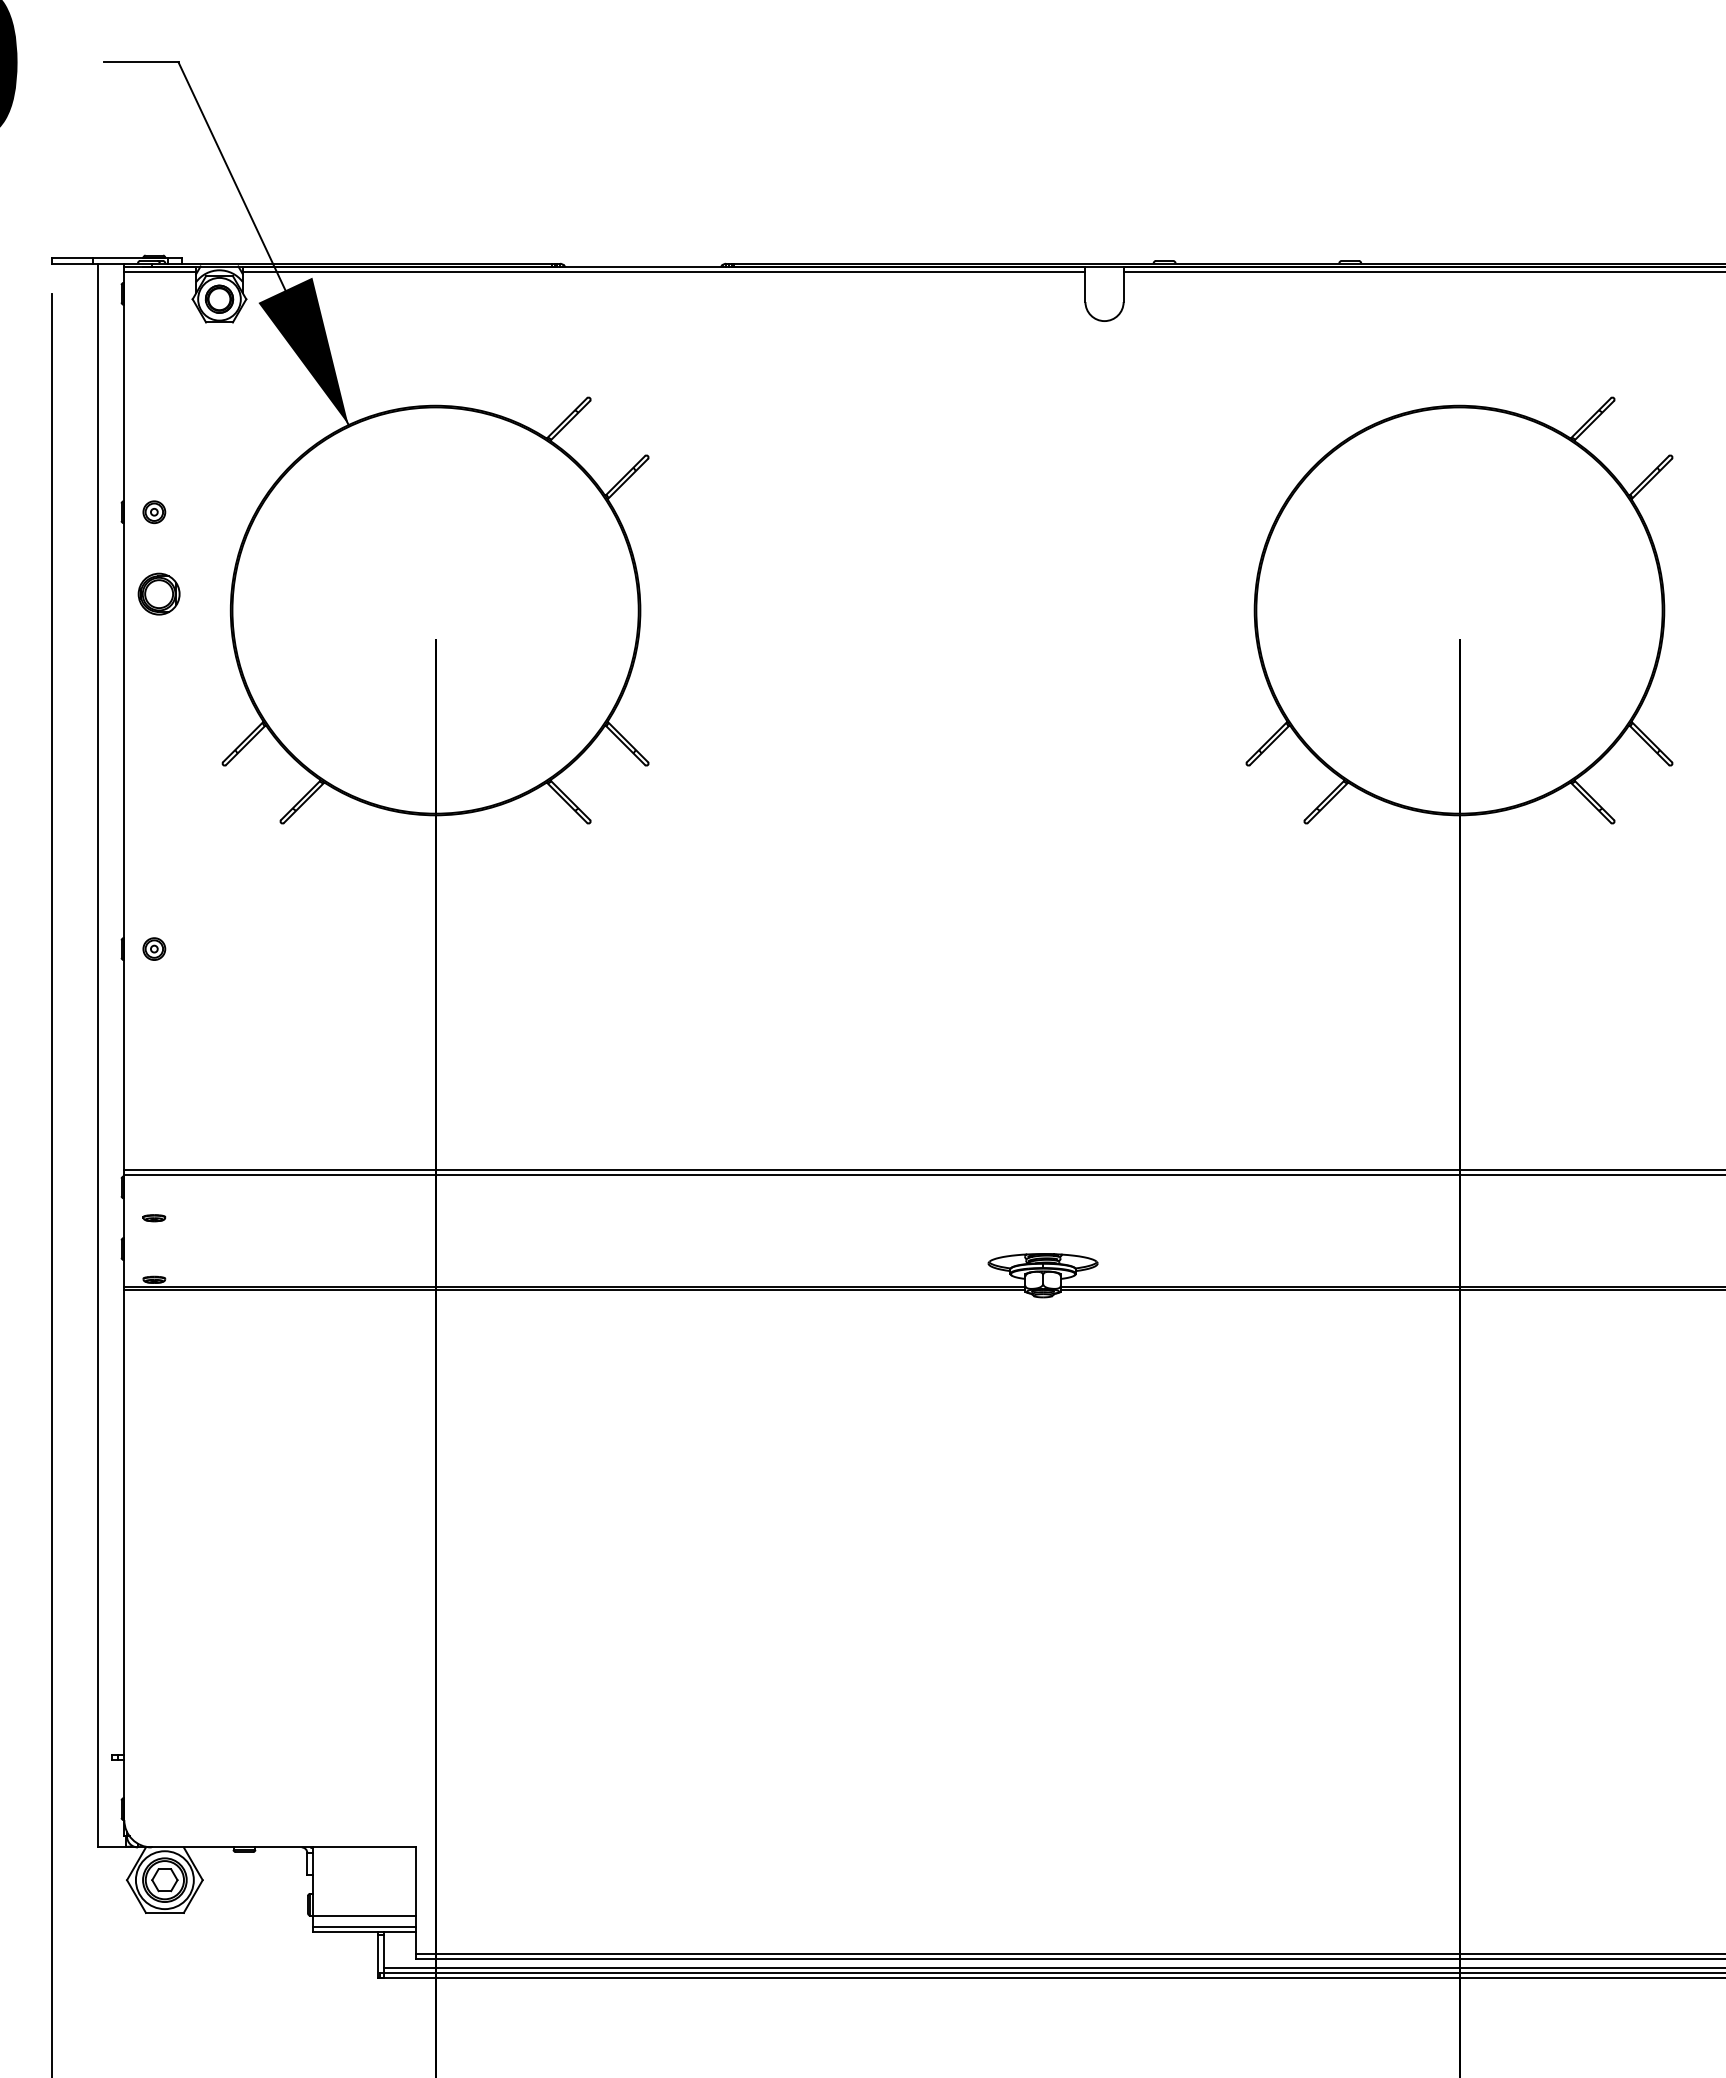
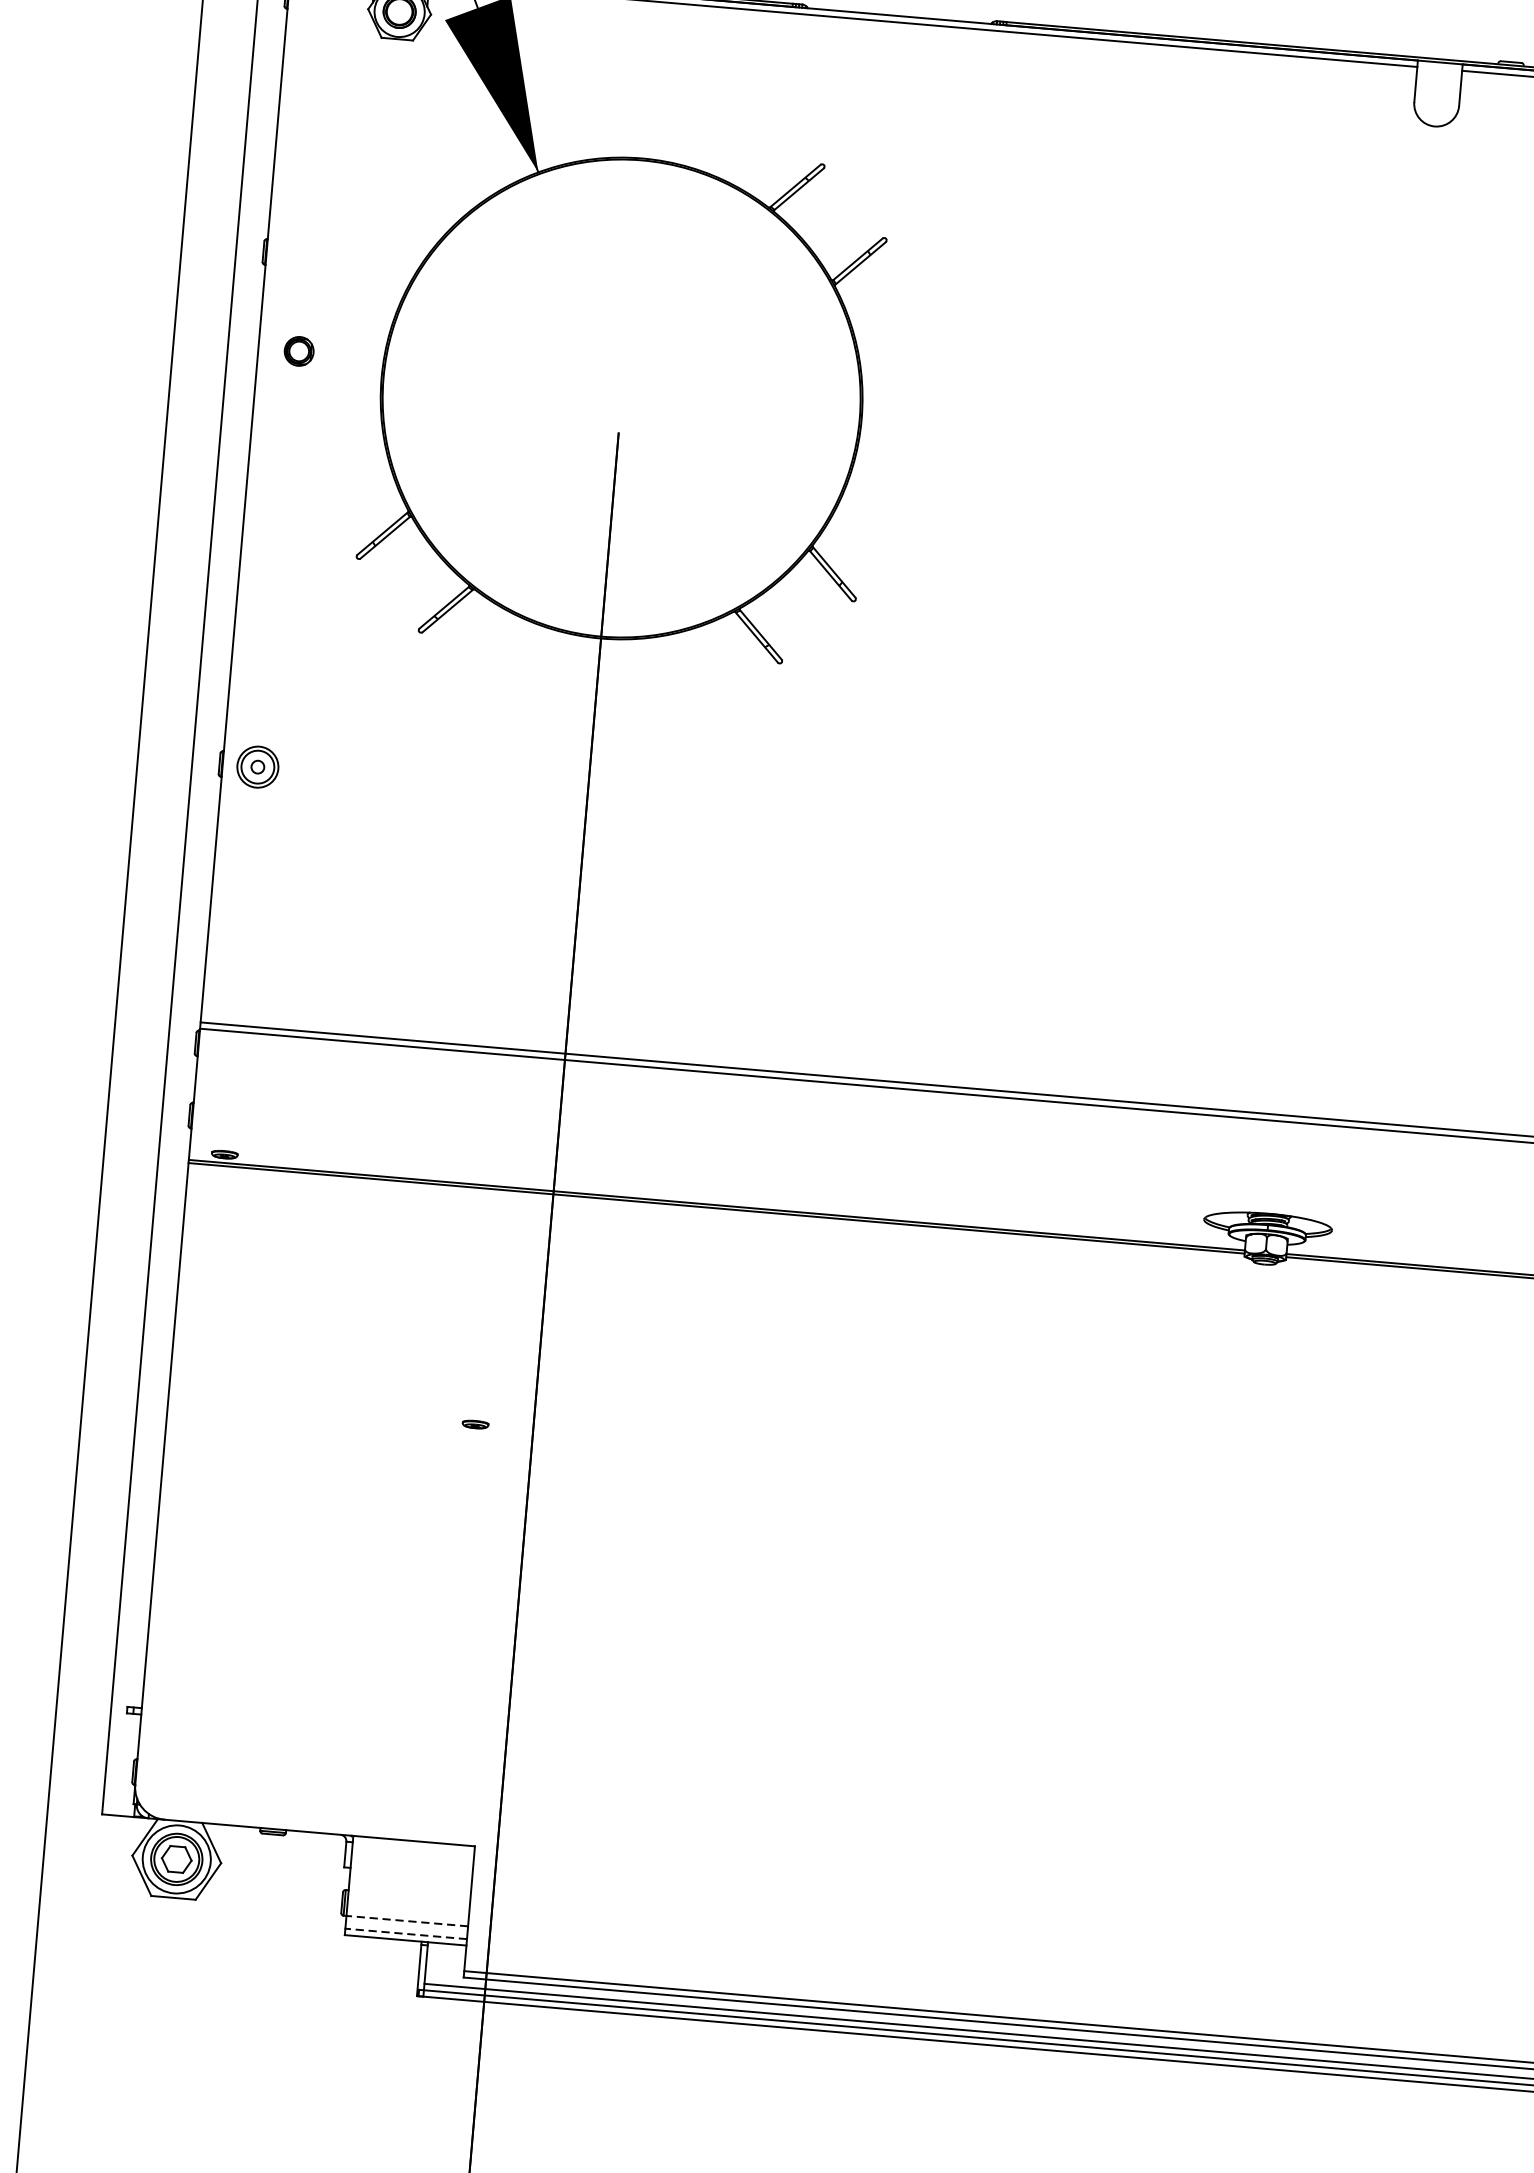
part: (154, 512) -> (302, 255), removed
part: (158, 593) -> (298, 350), size x0.6
part: (154, 948) -> (258, 766), size x1.6
part: (154, 1218) -> (475, 1424), moved
line: (364, 1915) -> (407, 1920), solid -> dashed
line: (364, 1926) -> (406, 1933), solid -> dashed

